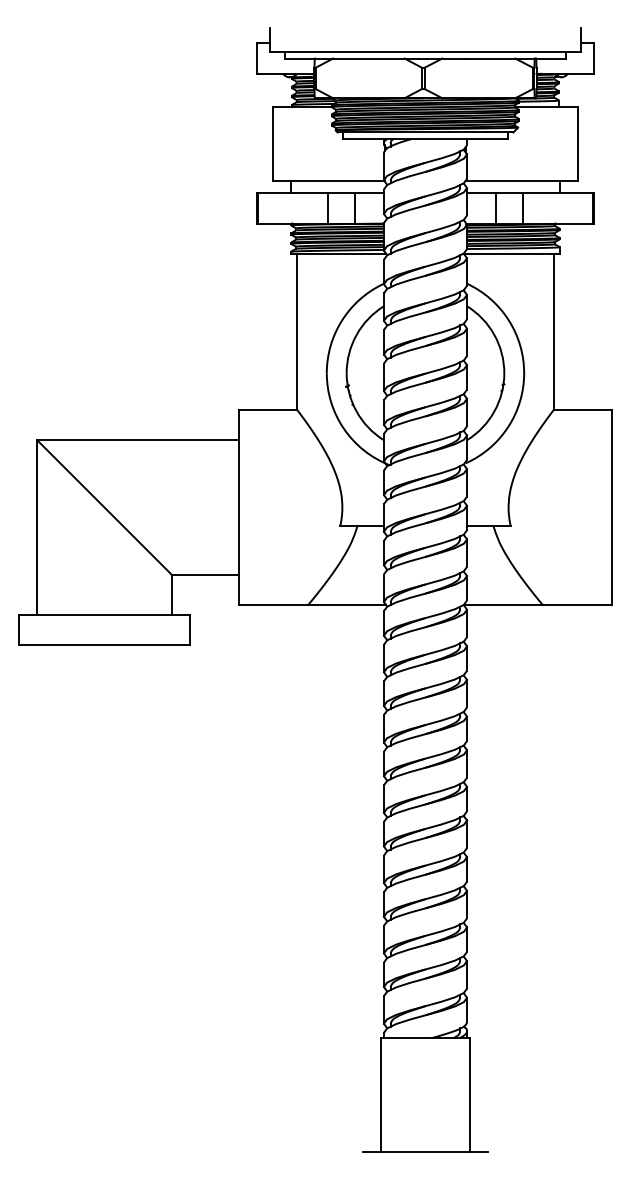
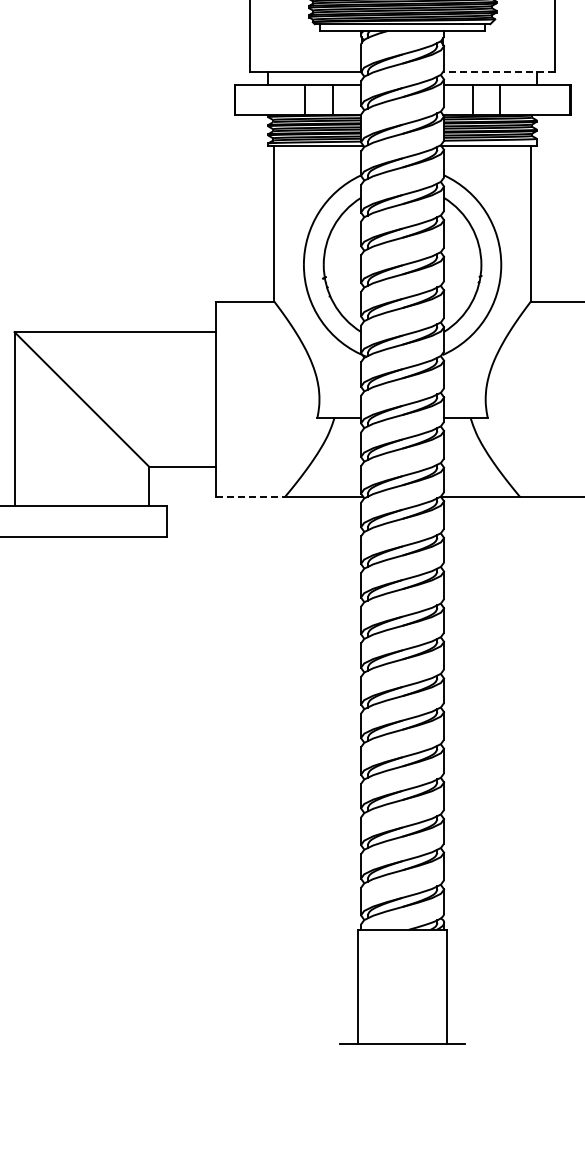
line: (521, 180) -> (498, 72), solid -> dashed
line: (273, 605) -> (250, 497), solid -> dashed

